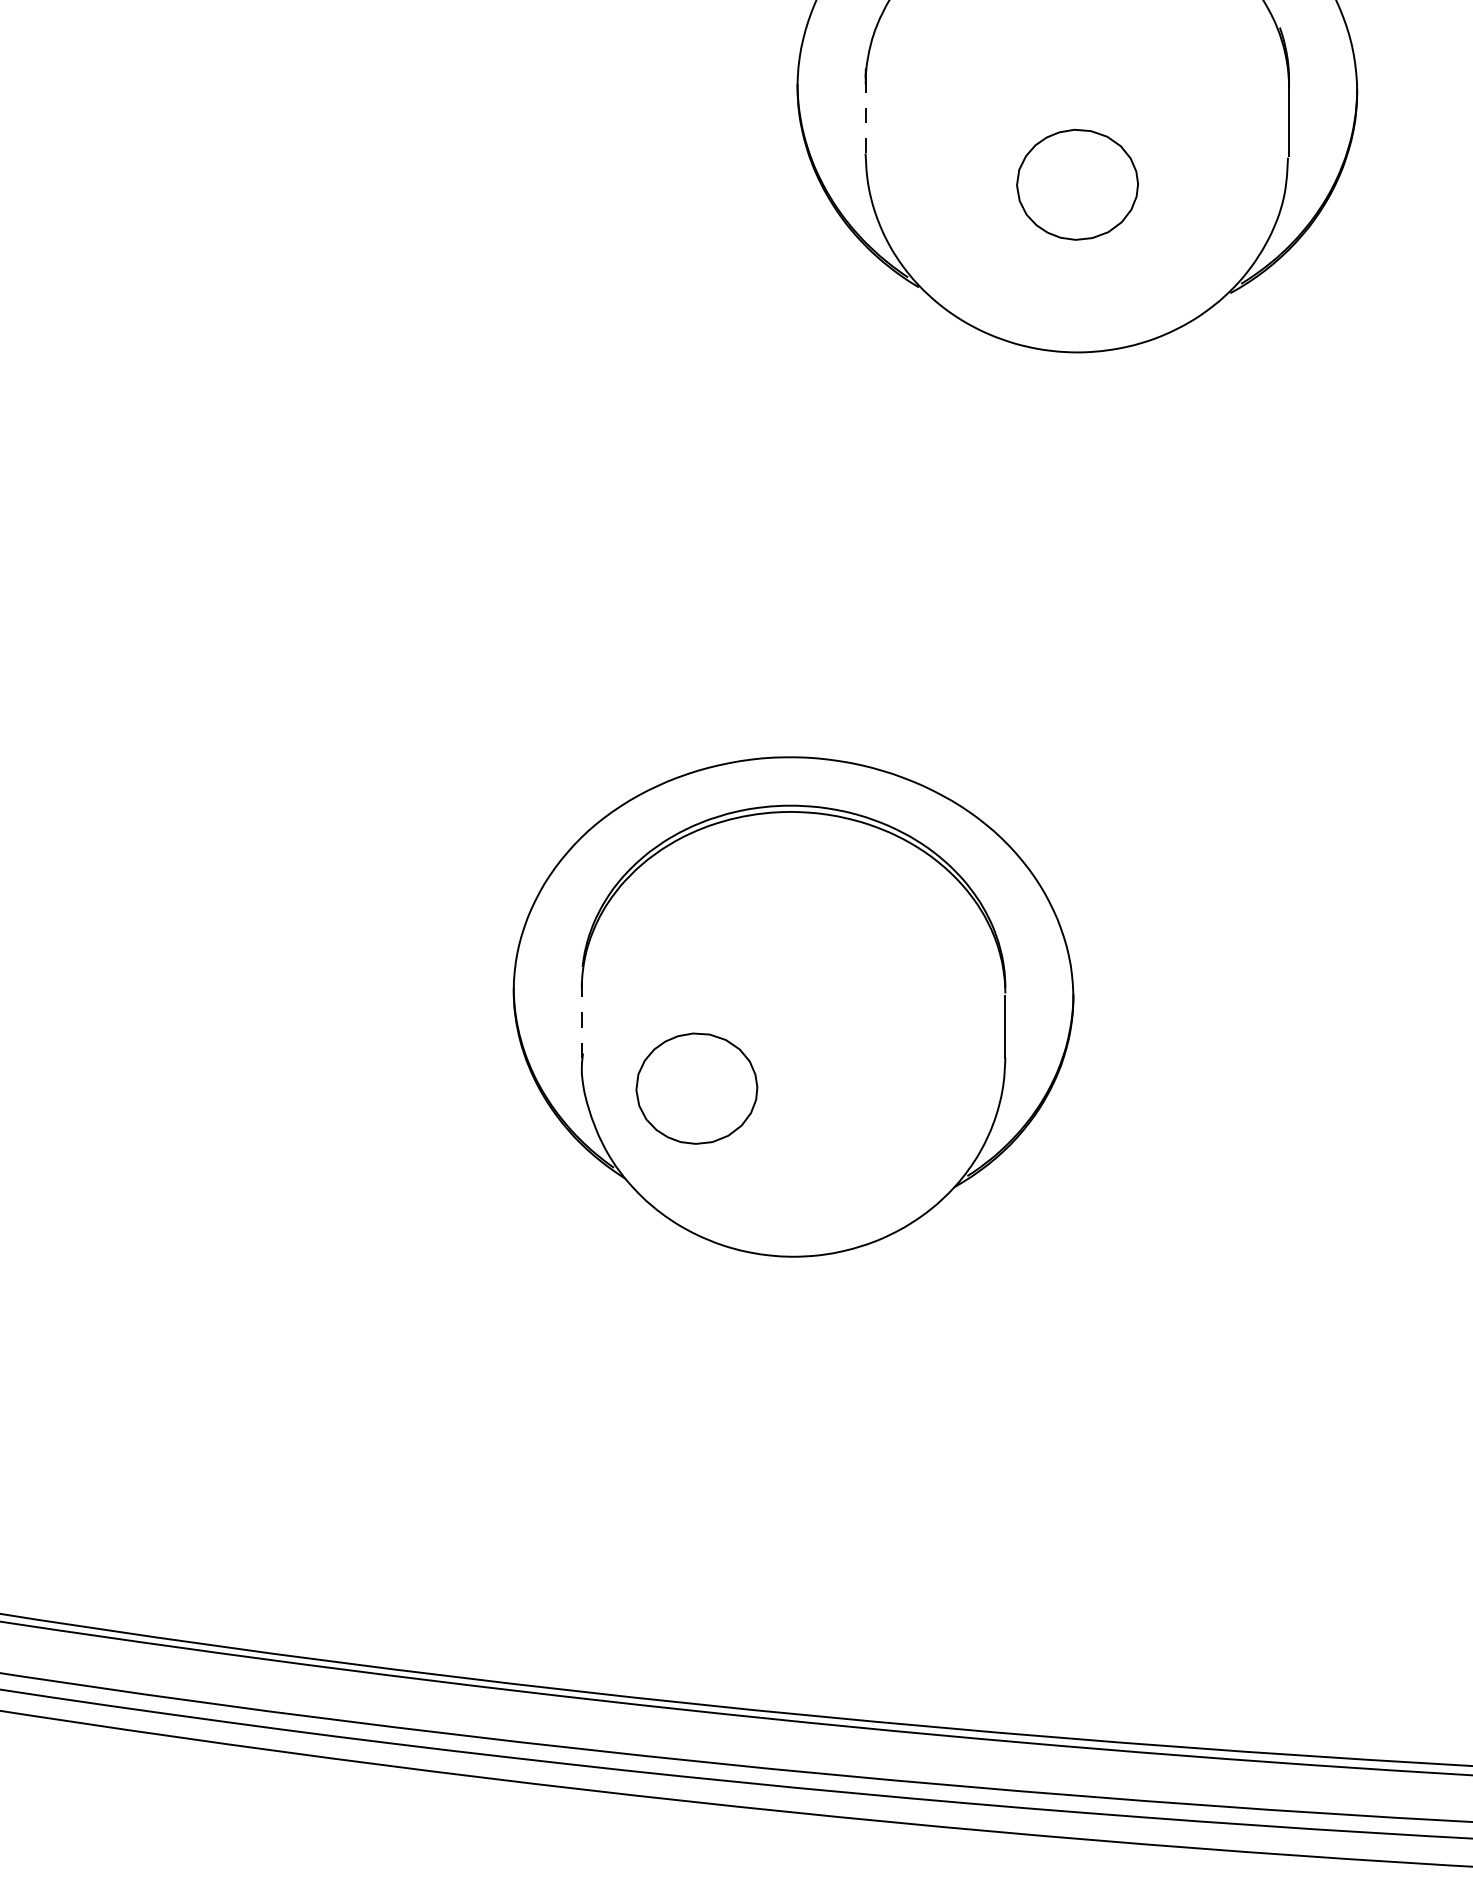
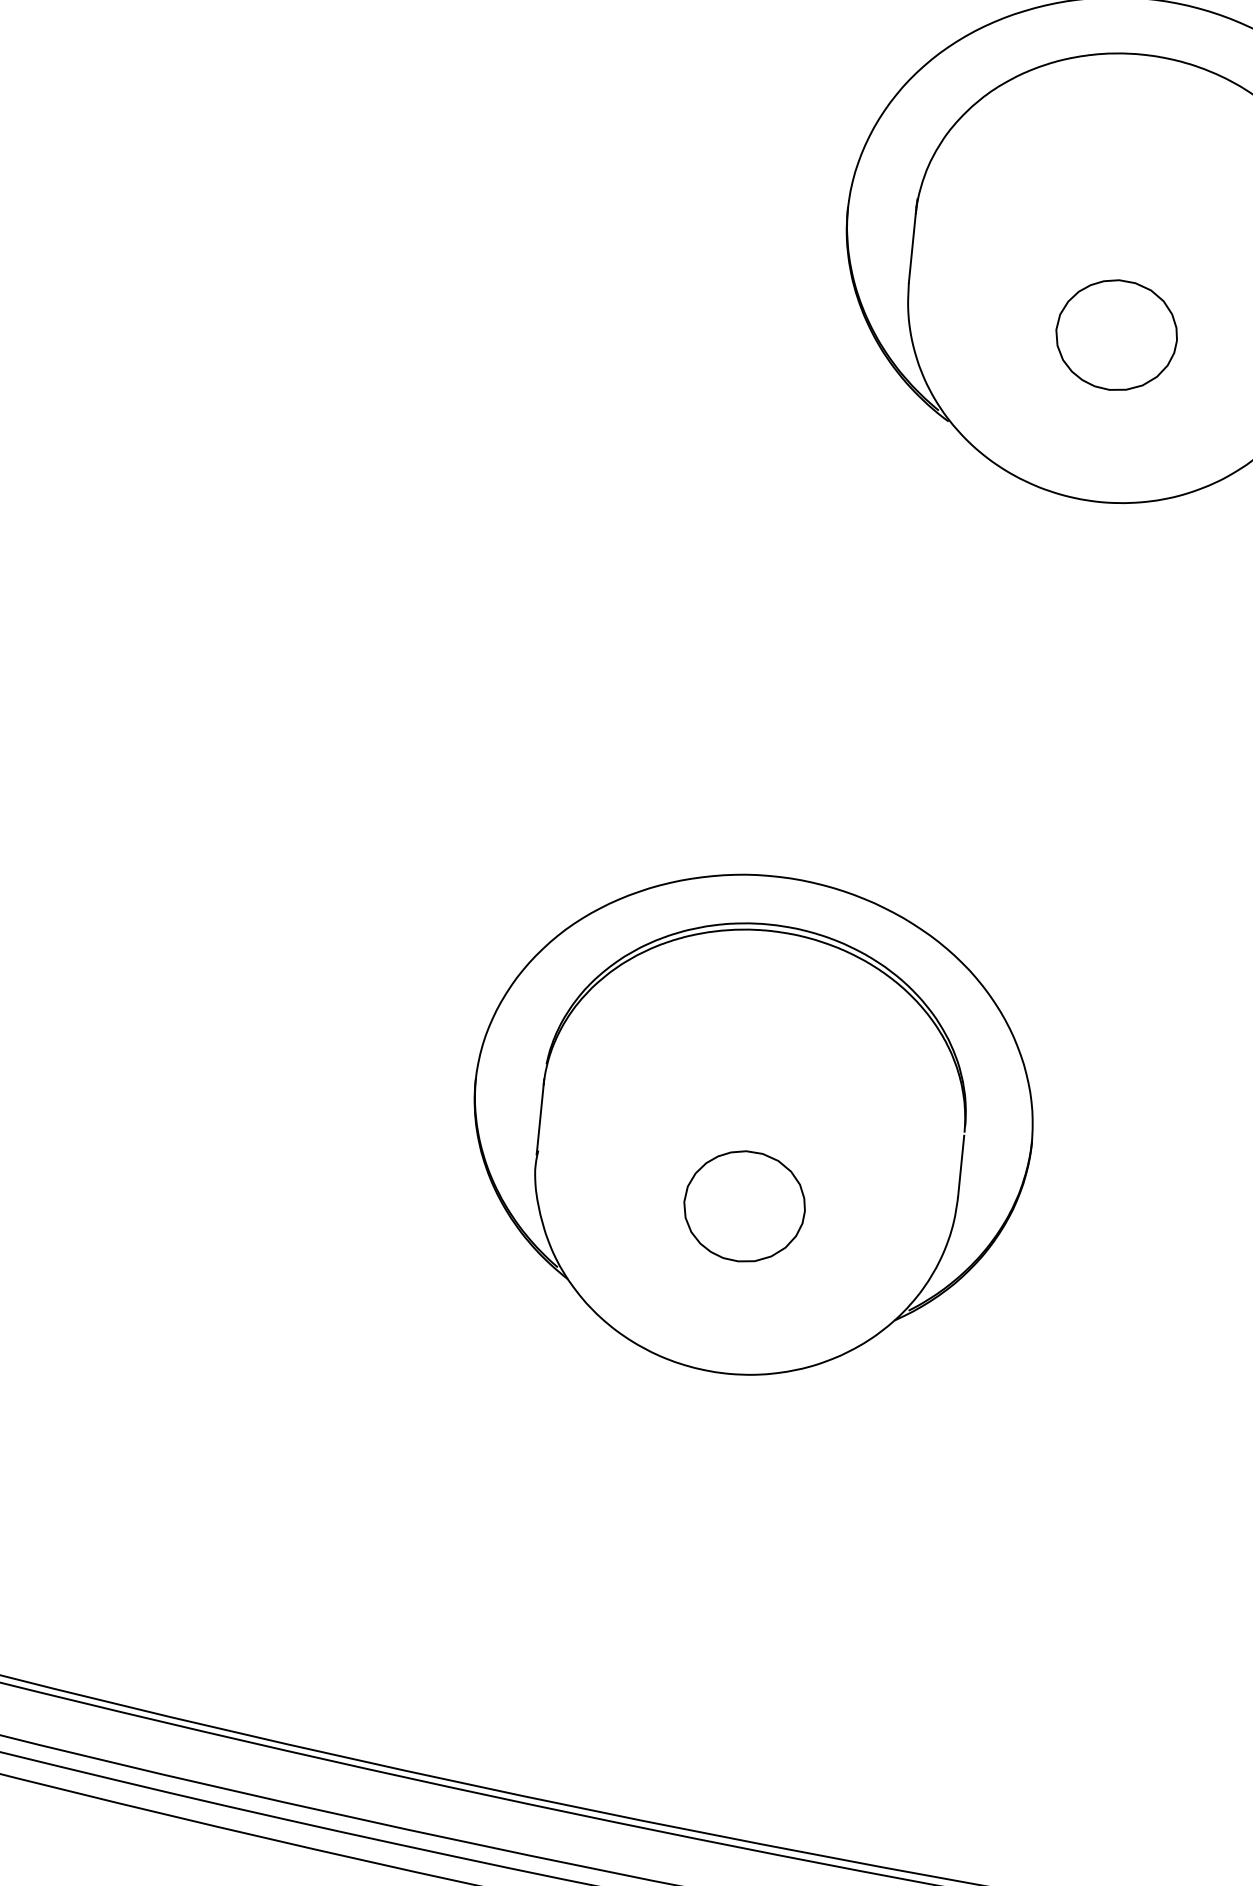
line: (865, 115) -> (912, 245), dashed -> solid
line: (581, 1019) -> (540, 1116), dashed -> solid
part: (696, 1088) -> (744, 1206), moved

